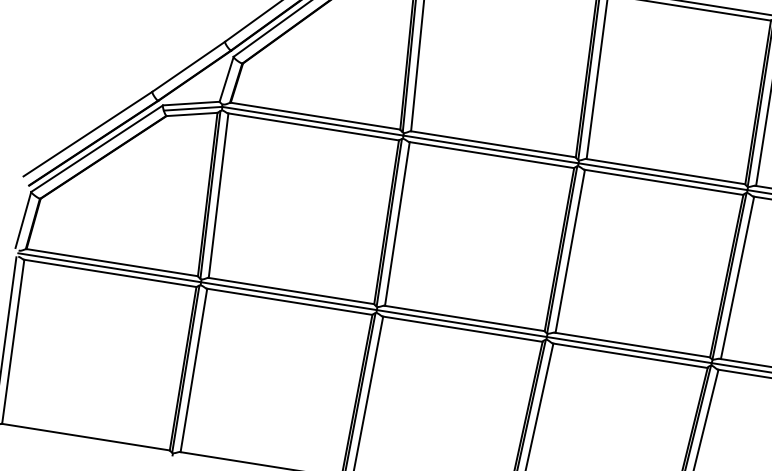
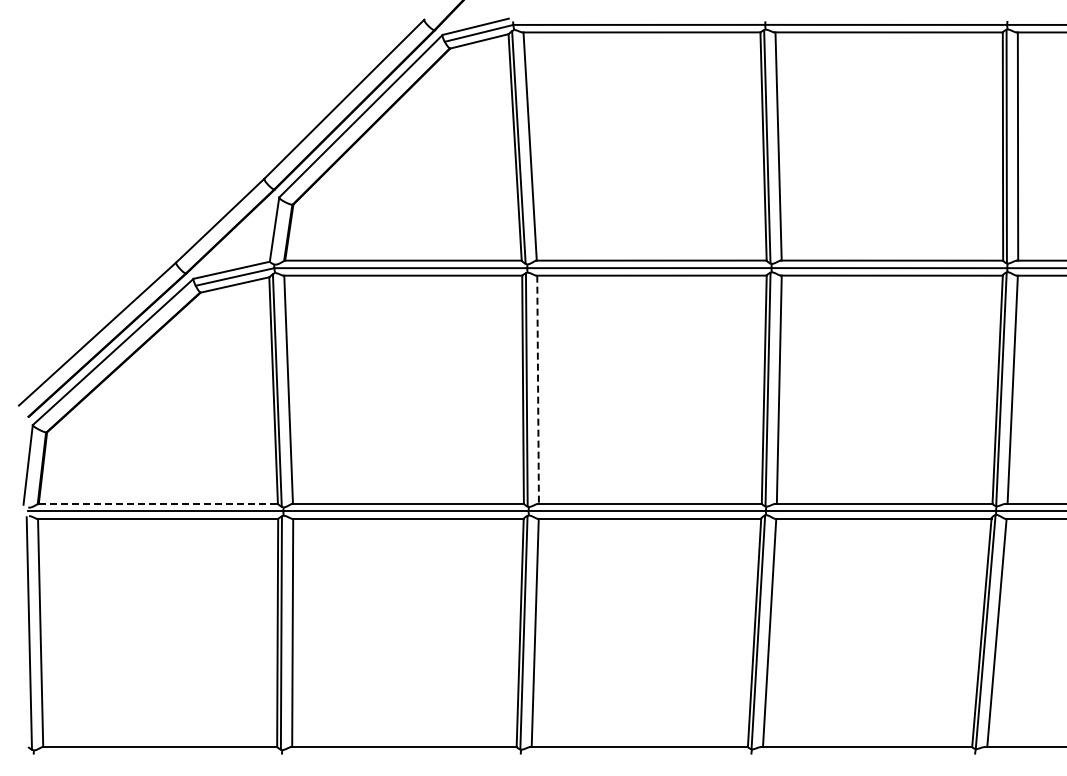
line: (397, 224) -> (538, 390), solid -> dashed
line: (112, 262) -> (158, 503), solid -> dashed

